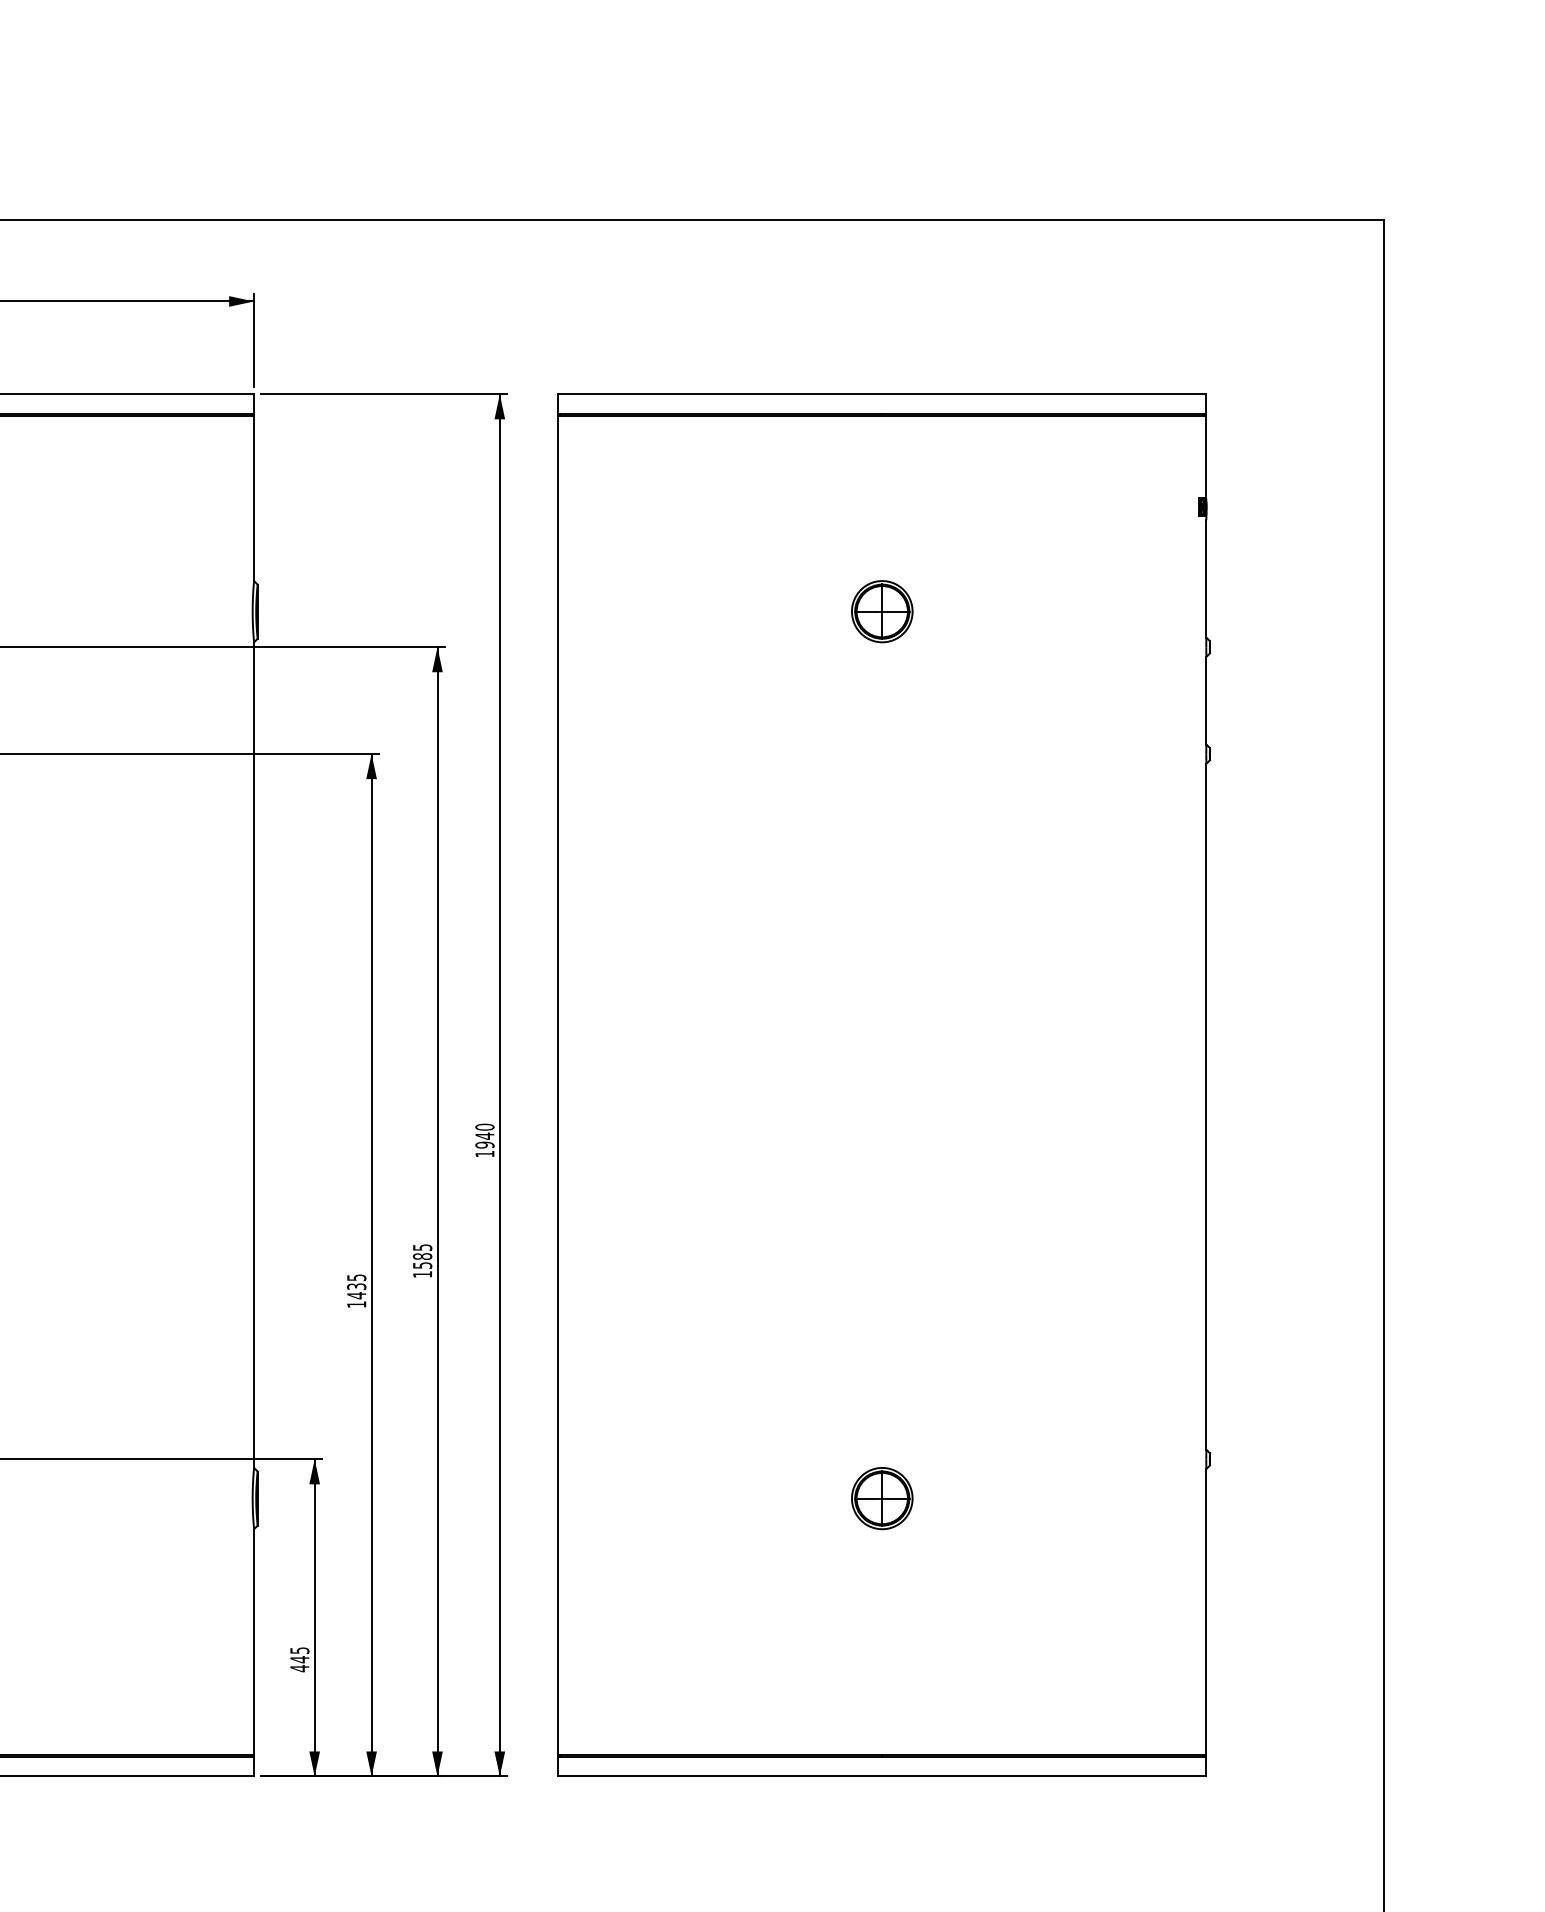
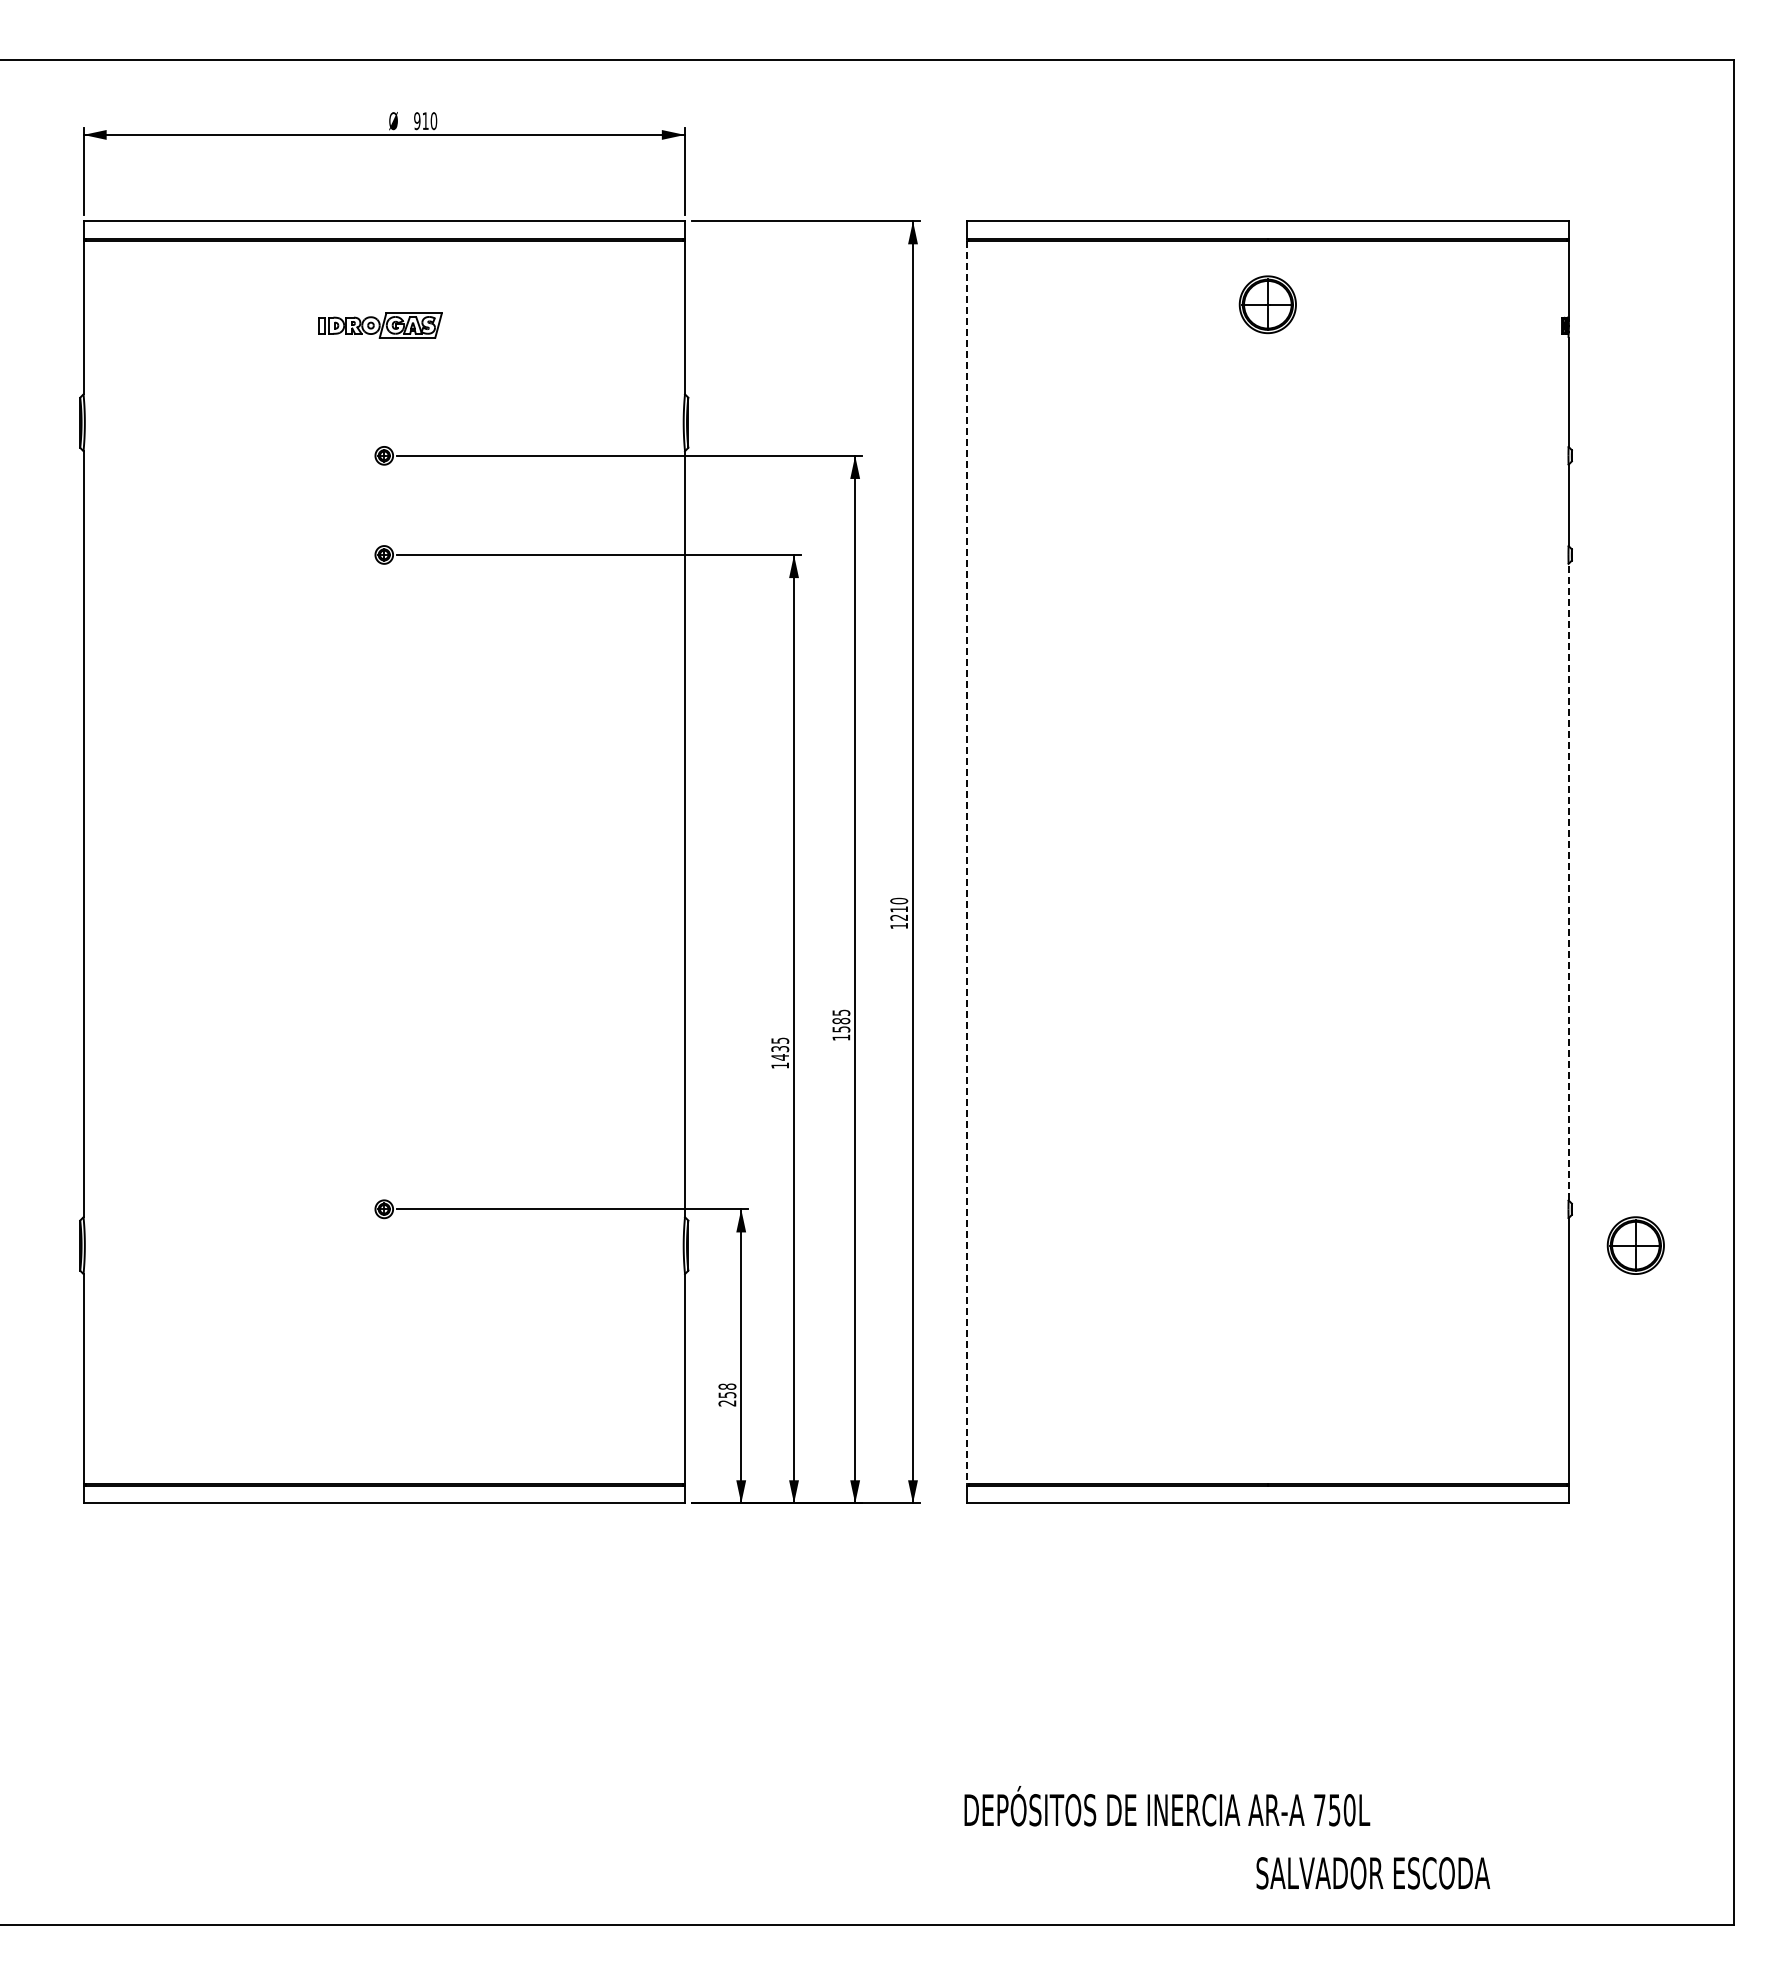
part: (881, 611) -> (1267, 304), moved
line: (558, 1085) -> (967, 862), solid -> dashed
line: (1206, 1106) -> (1568, 881), solid -> dashed
text: (485, 1140) -> (899, 913), 1940 -> 1210
part: (881, 1498) -> (1635, 1245), moved
text: (299, 1659) -> (727, 1394), 445 -> 258

